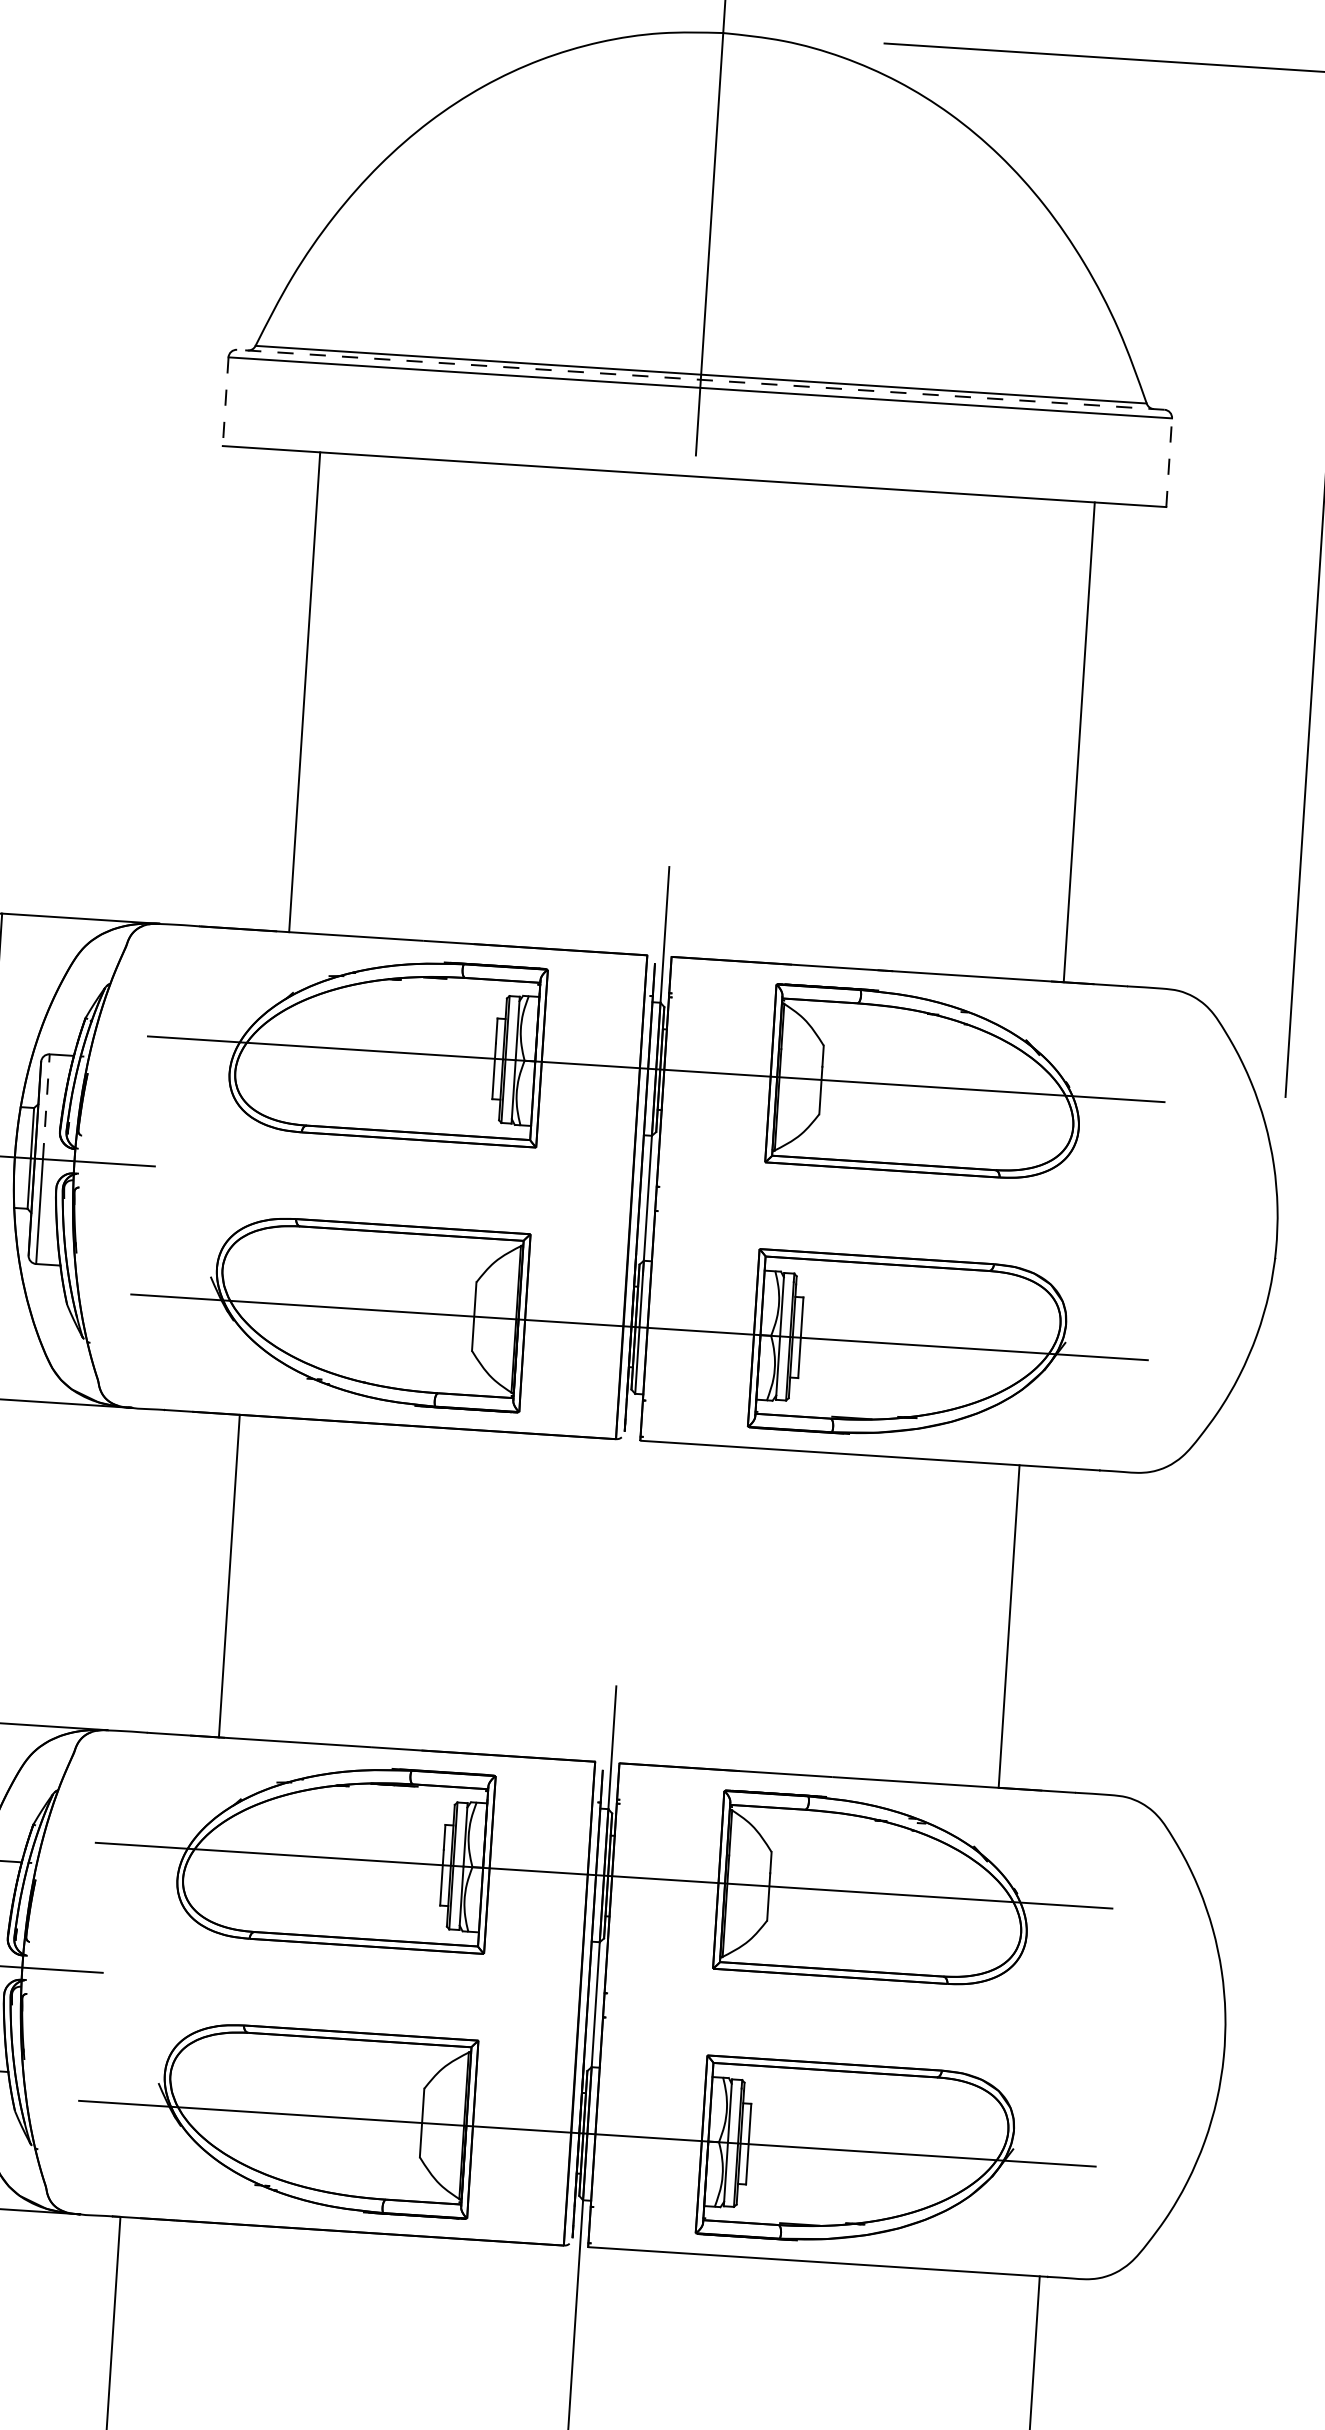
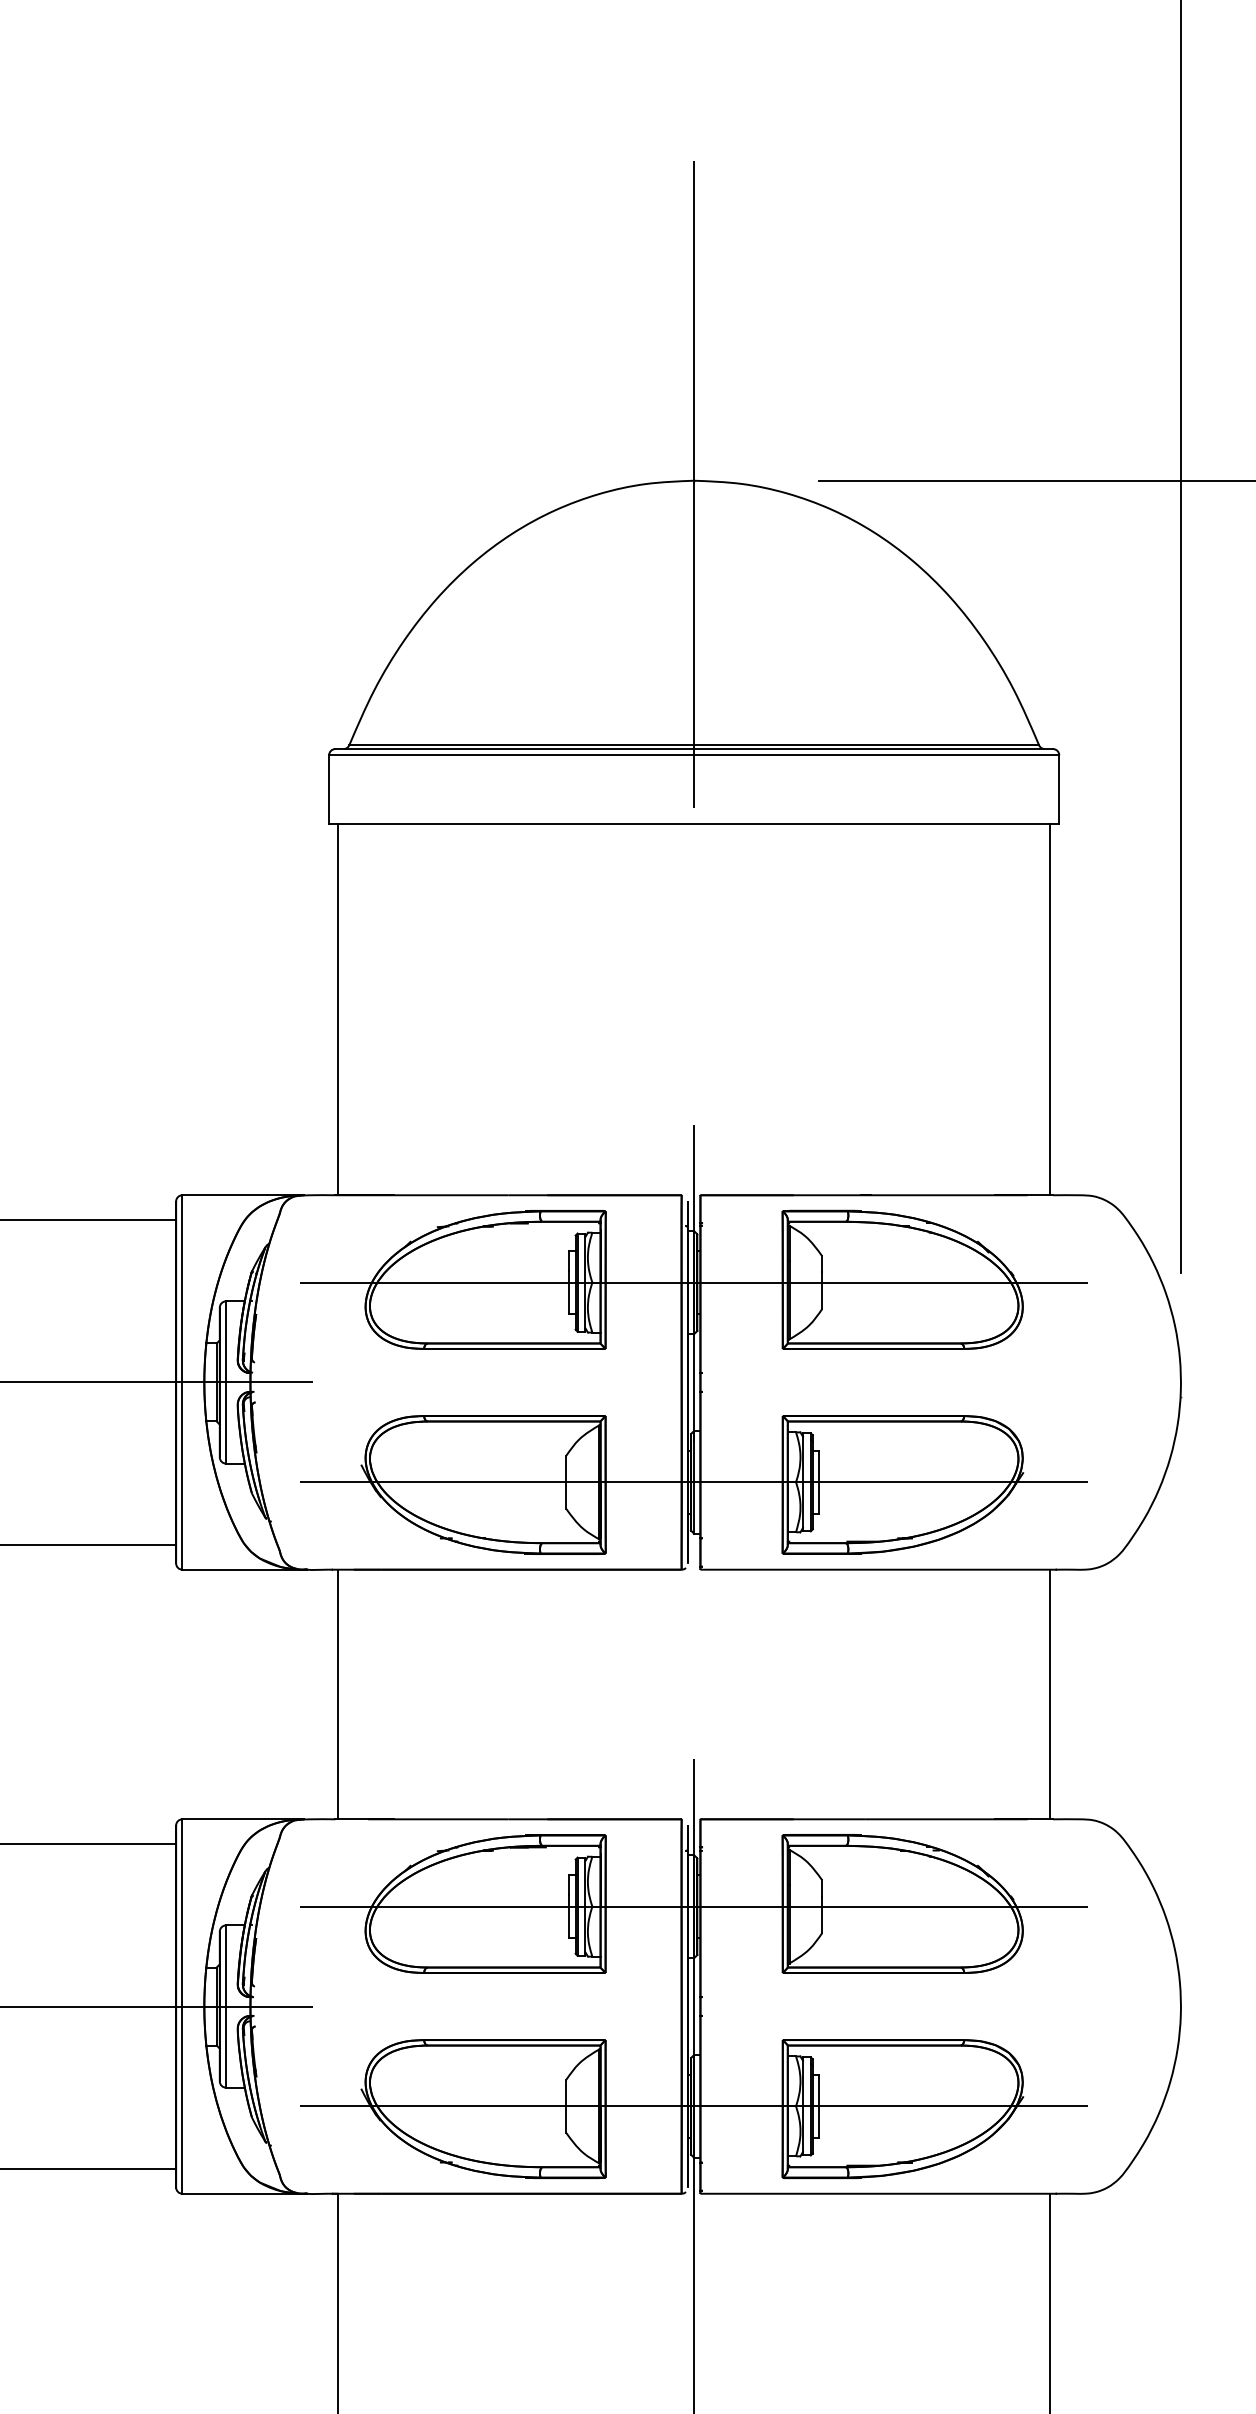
line: (701, 380) -> (694, 749), dashed -> solid
line: (226, 402) -> (329, 790), dashed -> solid
line: (1169, 462) -> (1059, 789), dashed -> solid
line: (304, 692) -> (338, 1009), moved
line: (1078, 742) -> (1049, 1009), moved
line: (46, 1106) -> (226, 1341), dashed -> solid
line: (229, 1576) -> (338, 1694), moved
line: (1008, 1626) -> (1049, 1694), moved

